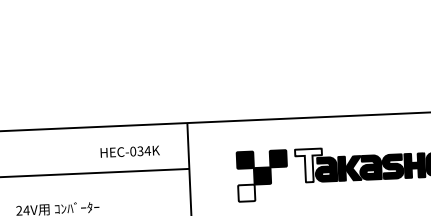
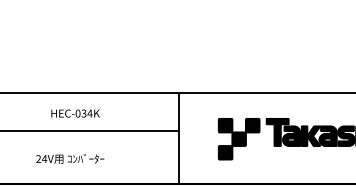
text: (130, 151) -> (75, 113), moved
fill: (308, 165) -> (277, 132), added
fill: (246, 192) -> (225, 152), added

